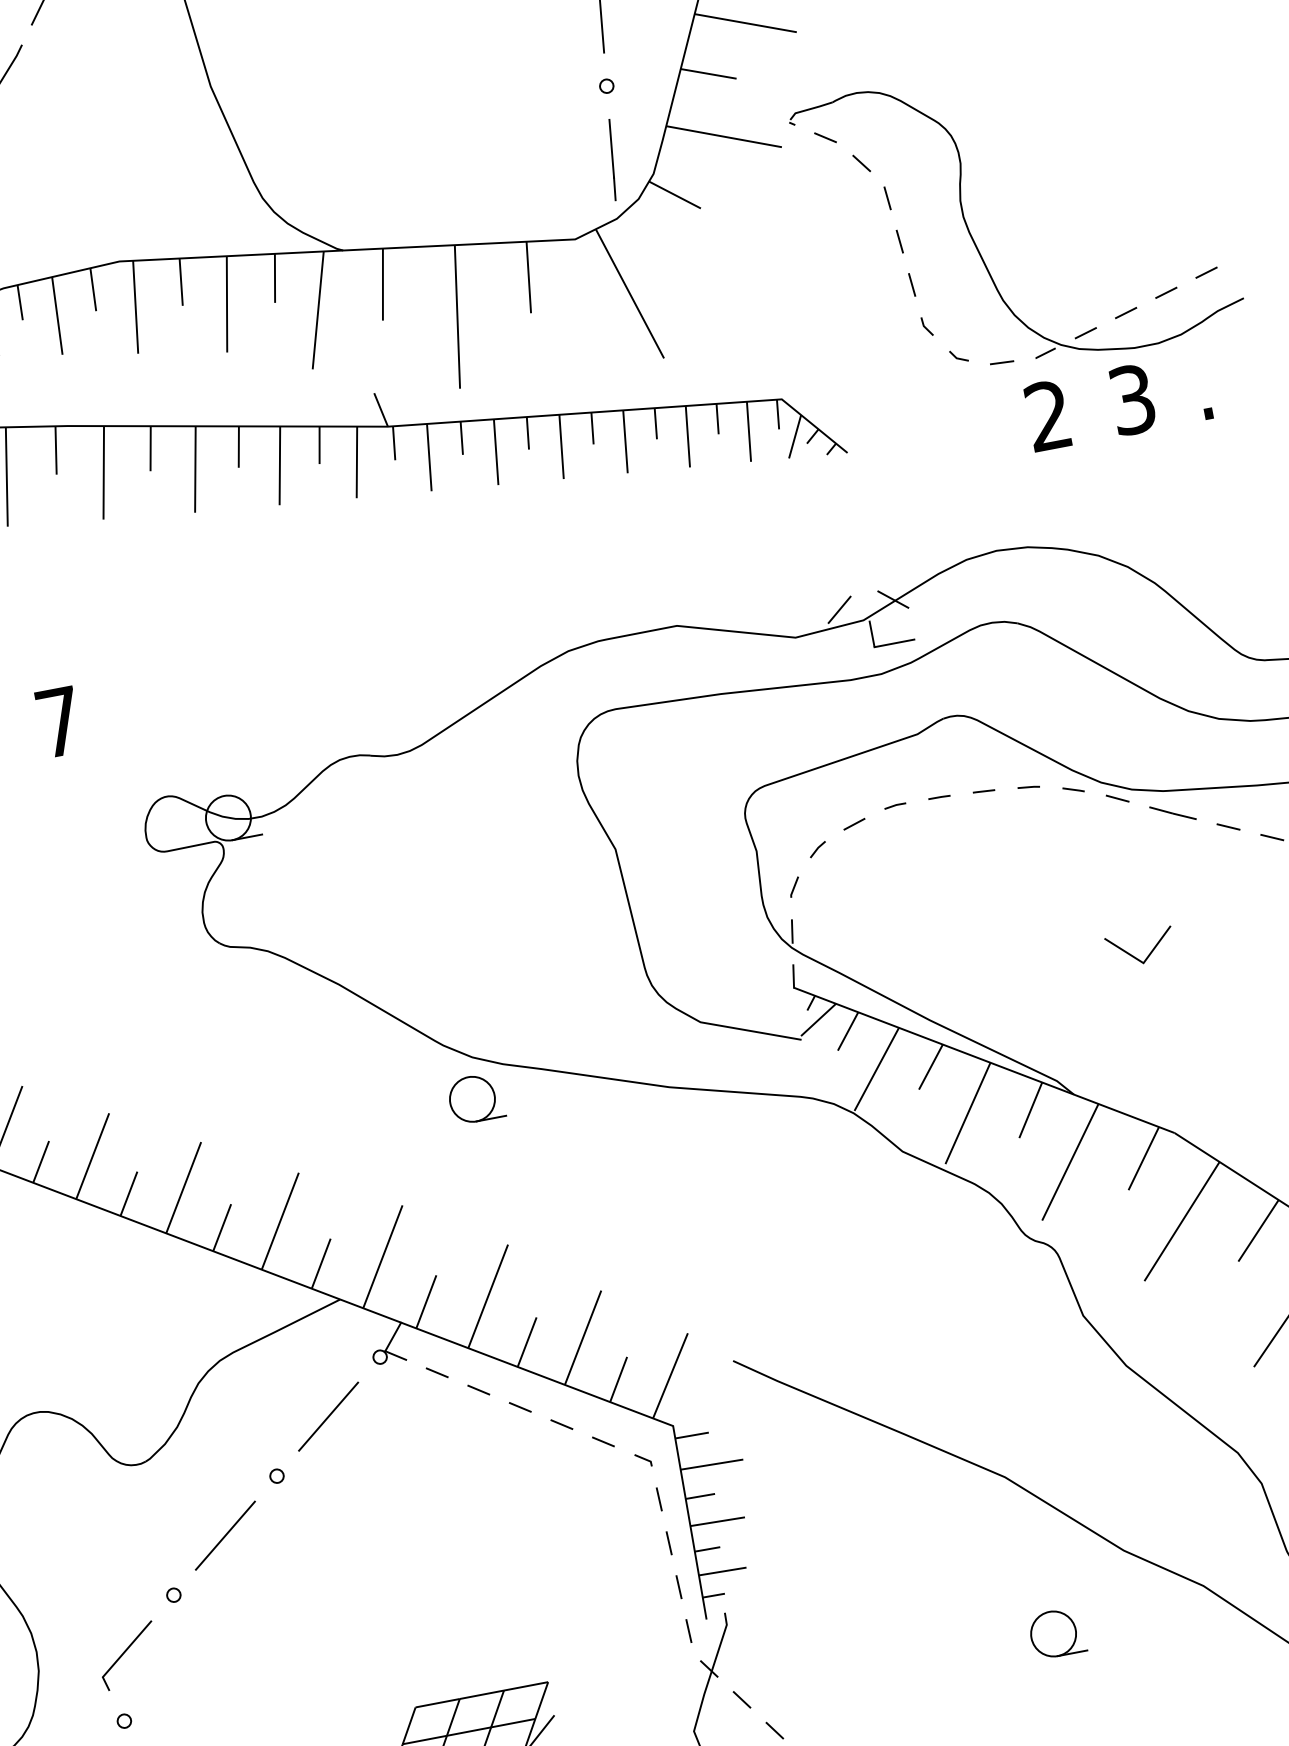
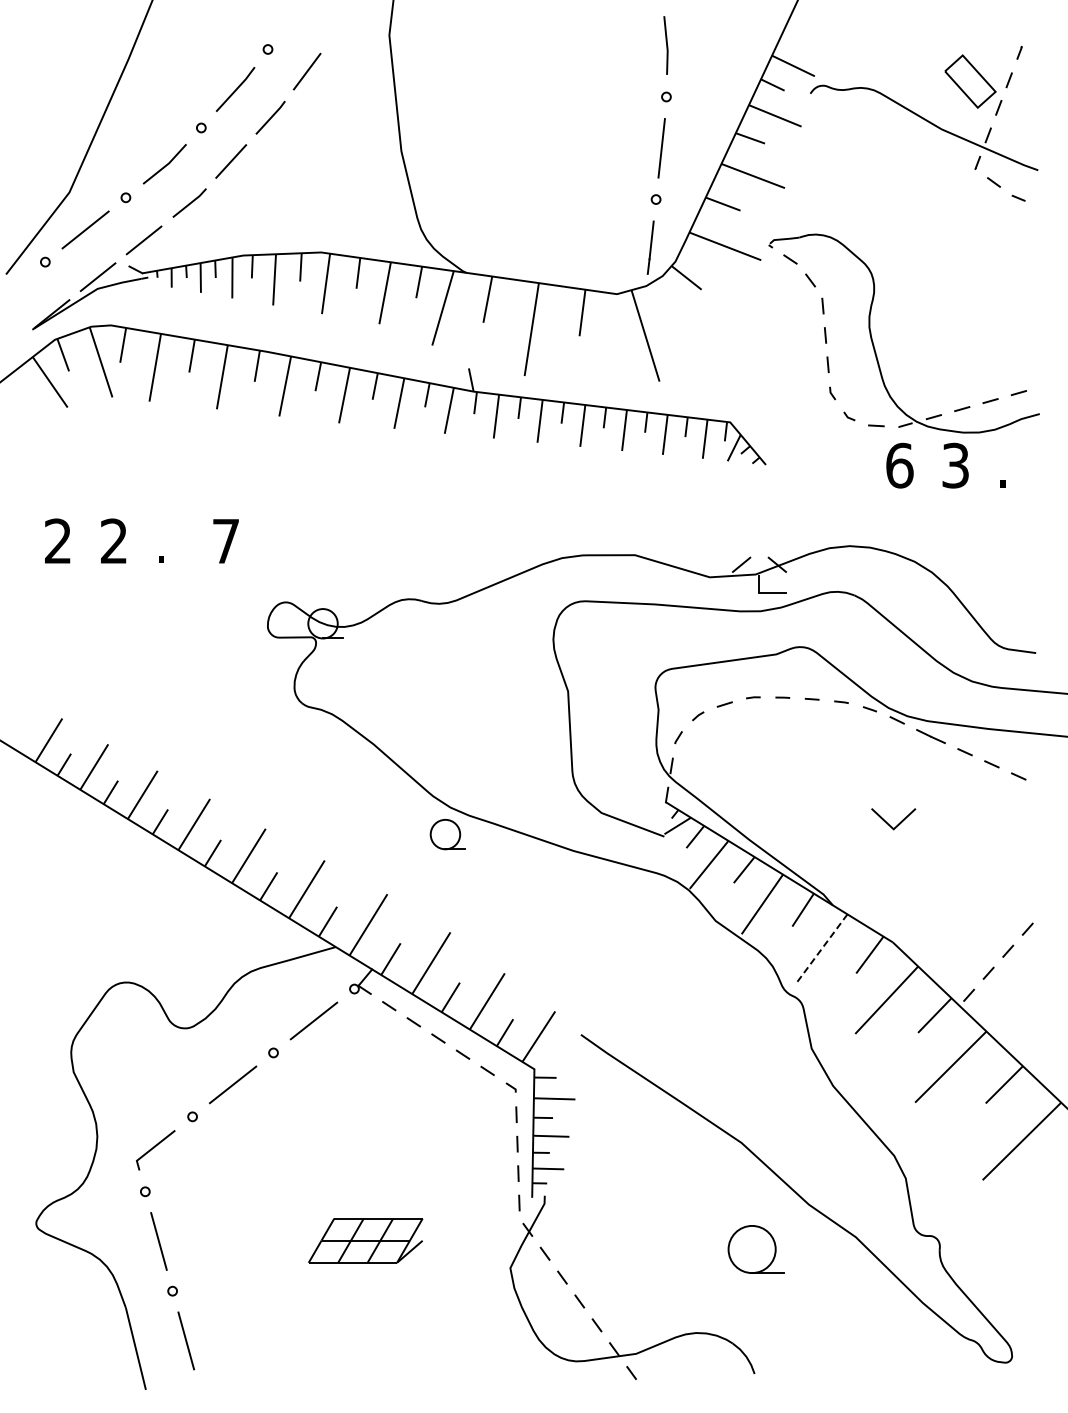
text: (1048, 415) -> (899, 465), 2 -> 6
line: (1069, 1162) -> (821, 948), solid -> dashed
part: (1056, 1633) -> (755, 1249), size x1.6

